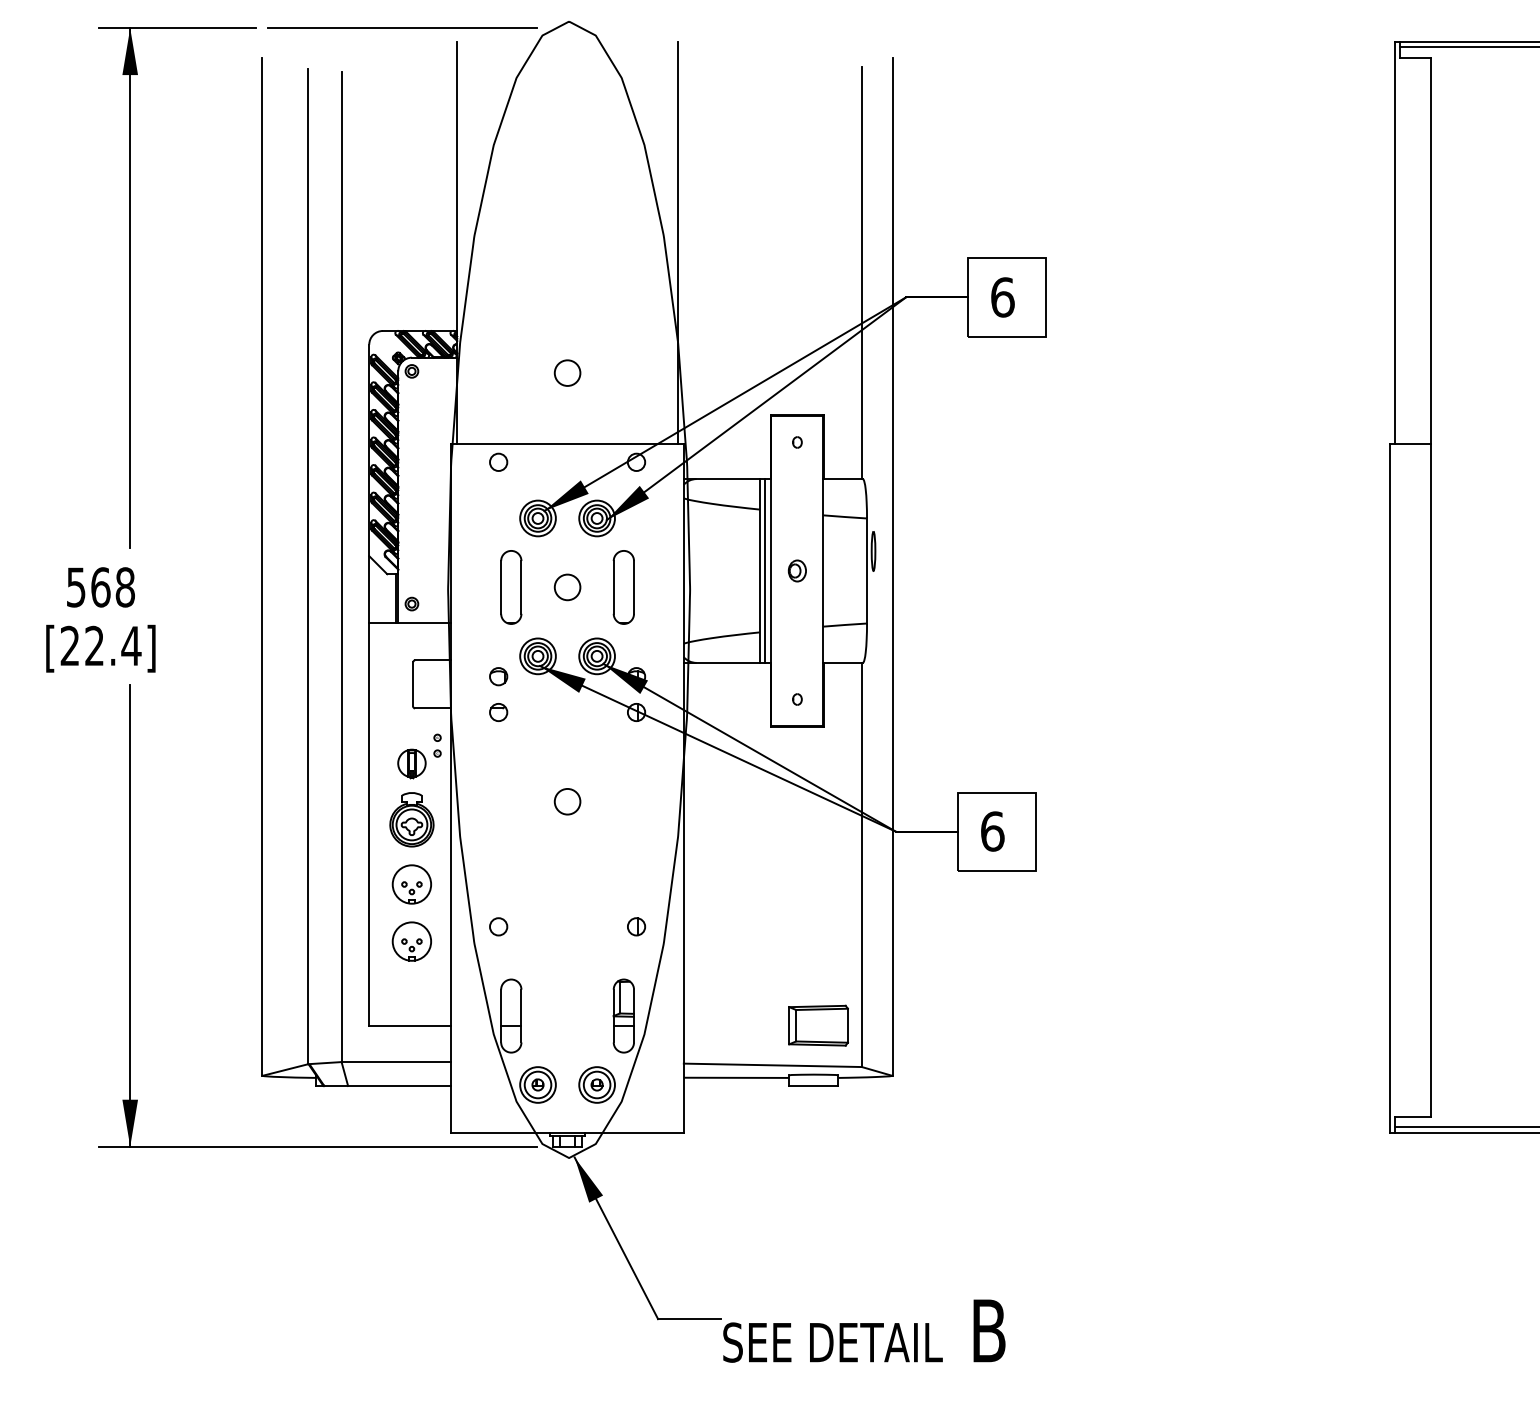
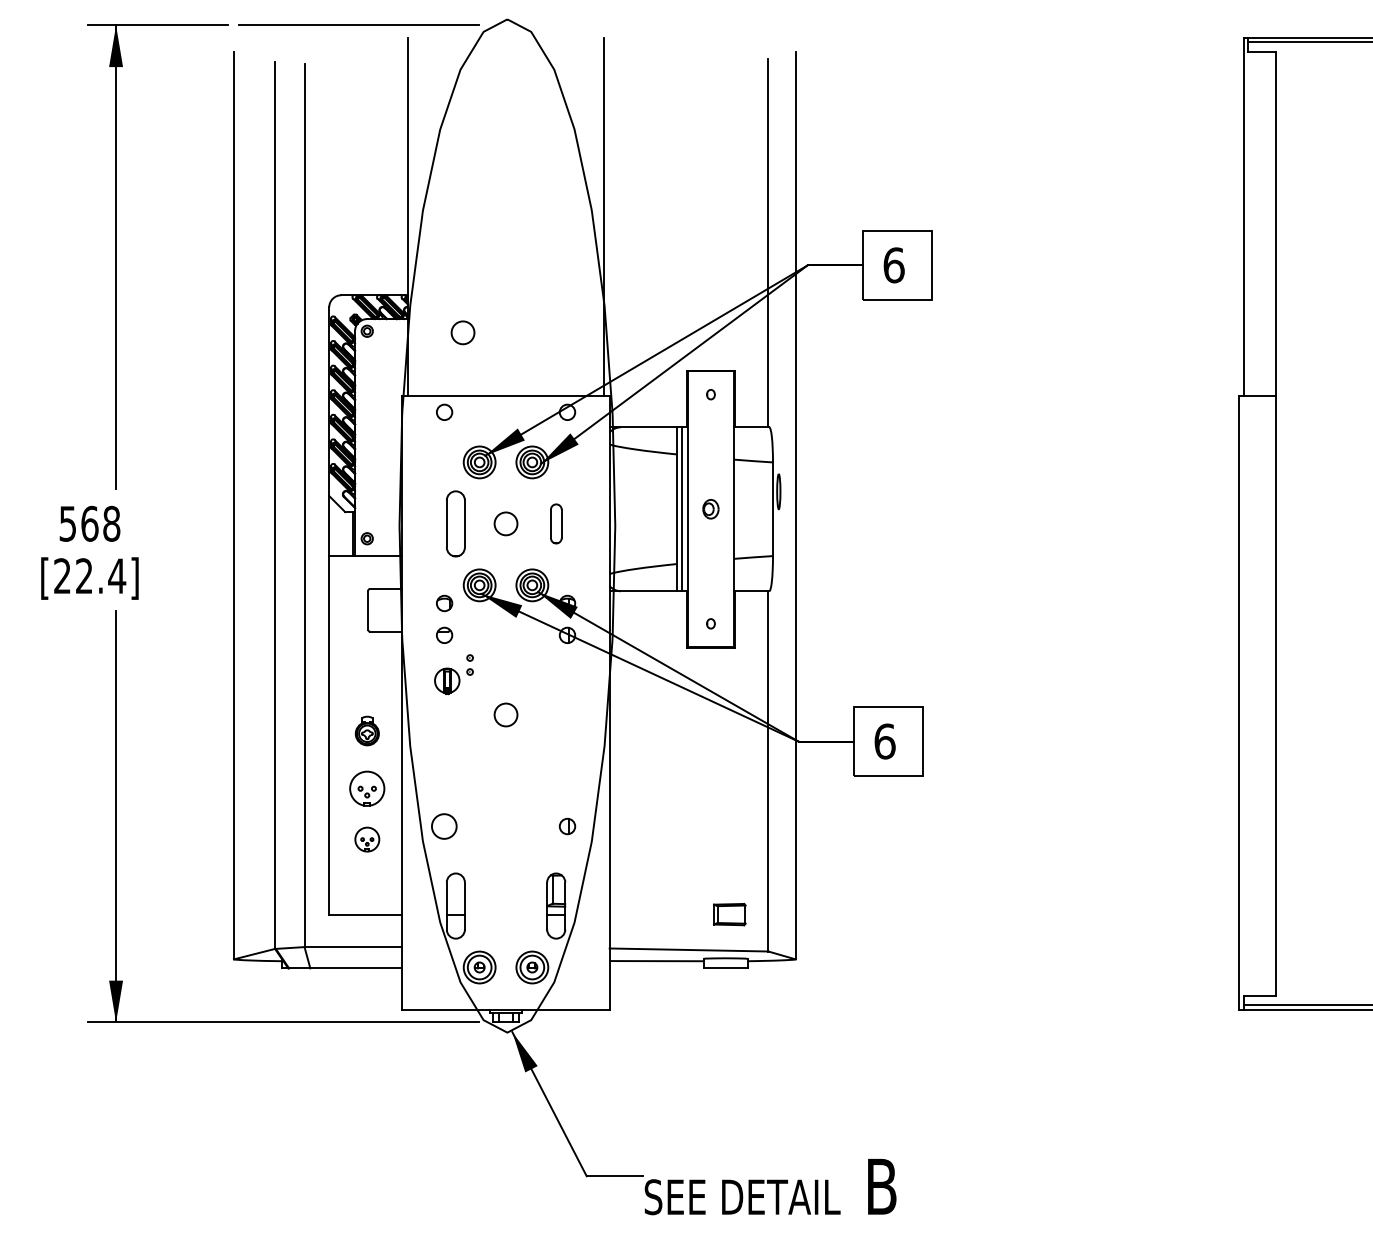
circle: (566, 372) -> (462, 332), moved
part: (624, 586) -> (556, 523), size x0.6
part: (418, 756) -> (453, 674), moved
part: (412, 819) -> (367, 730), size x0.6
circle: (498, 926) -> (444, 826), size x1.6
part: (412, 941) -> (367, 839), size x0.7
part: (818, 1025) -> (729, 914), size x0.6

